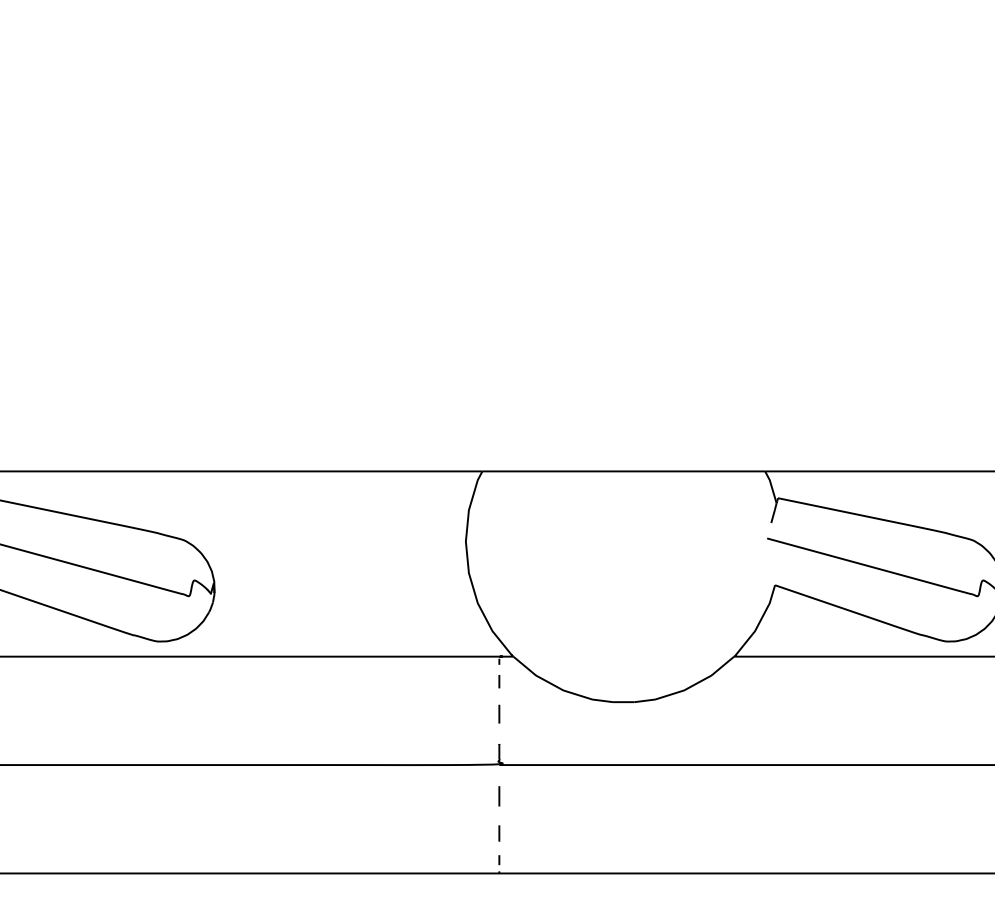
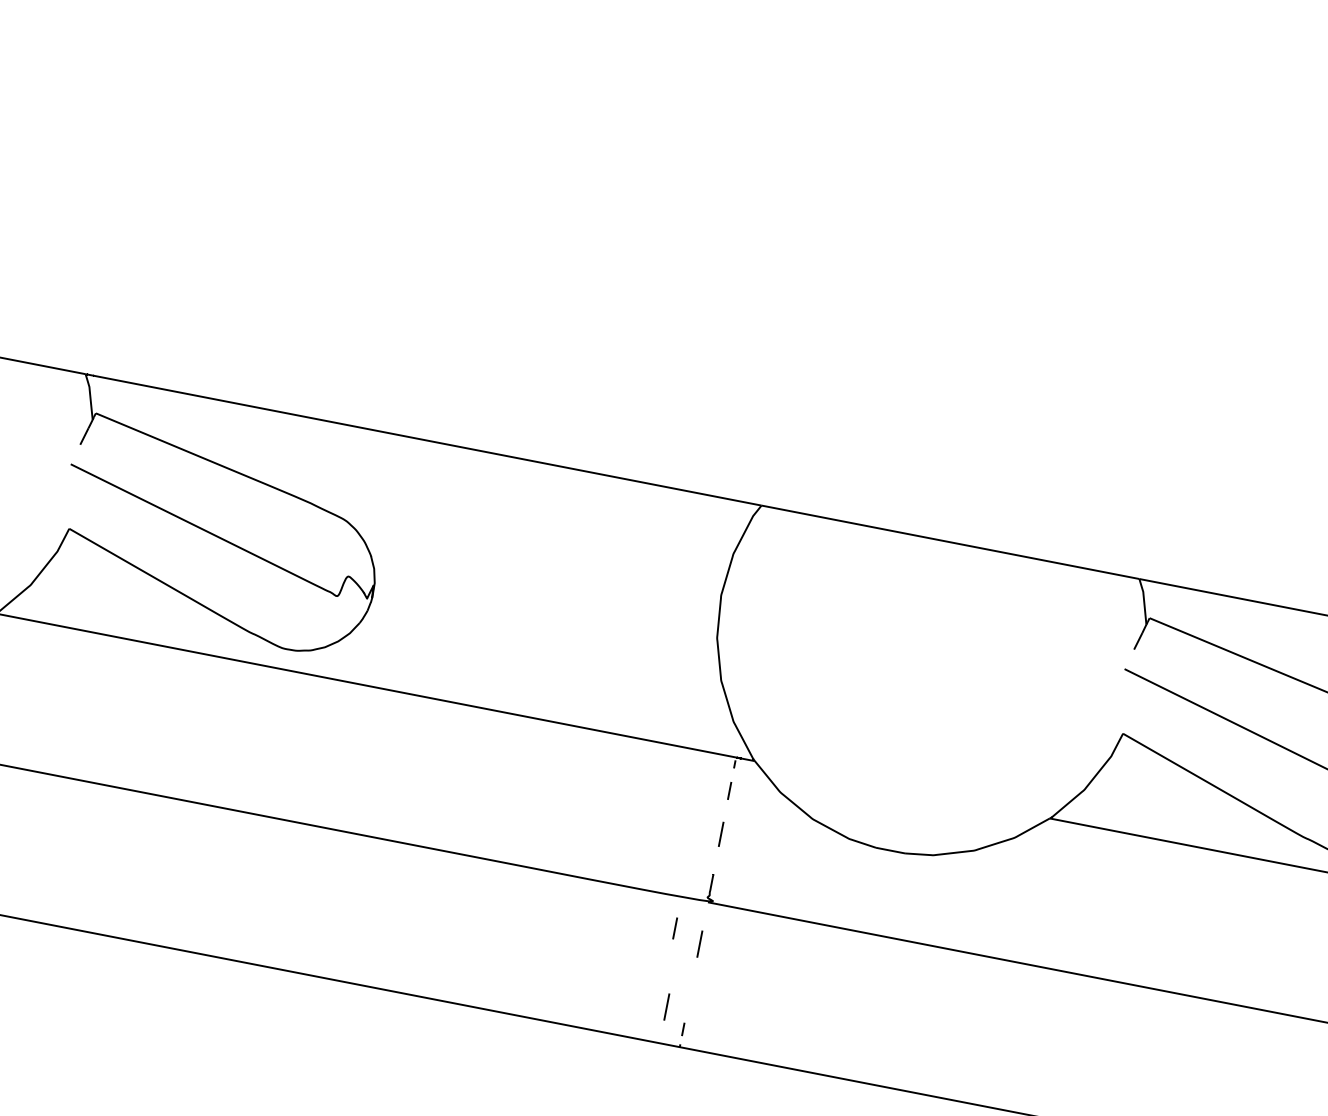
line: (499, 833) -> (675, 928), moved
line: (484, 846) -> (666, 1007), added

